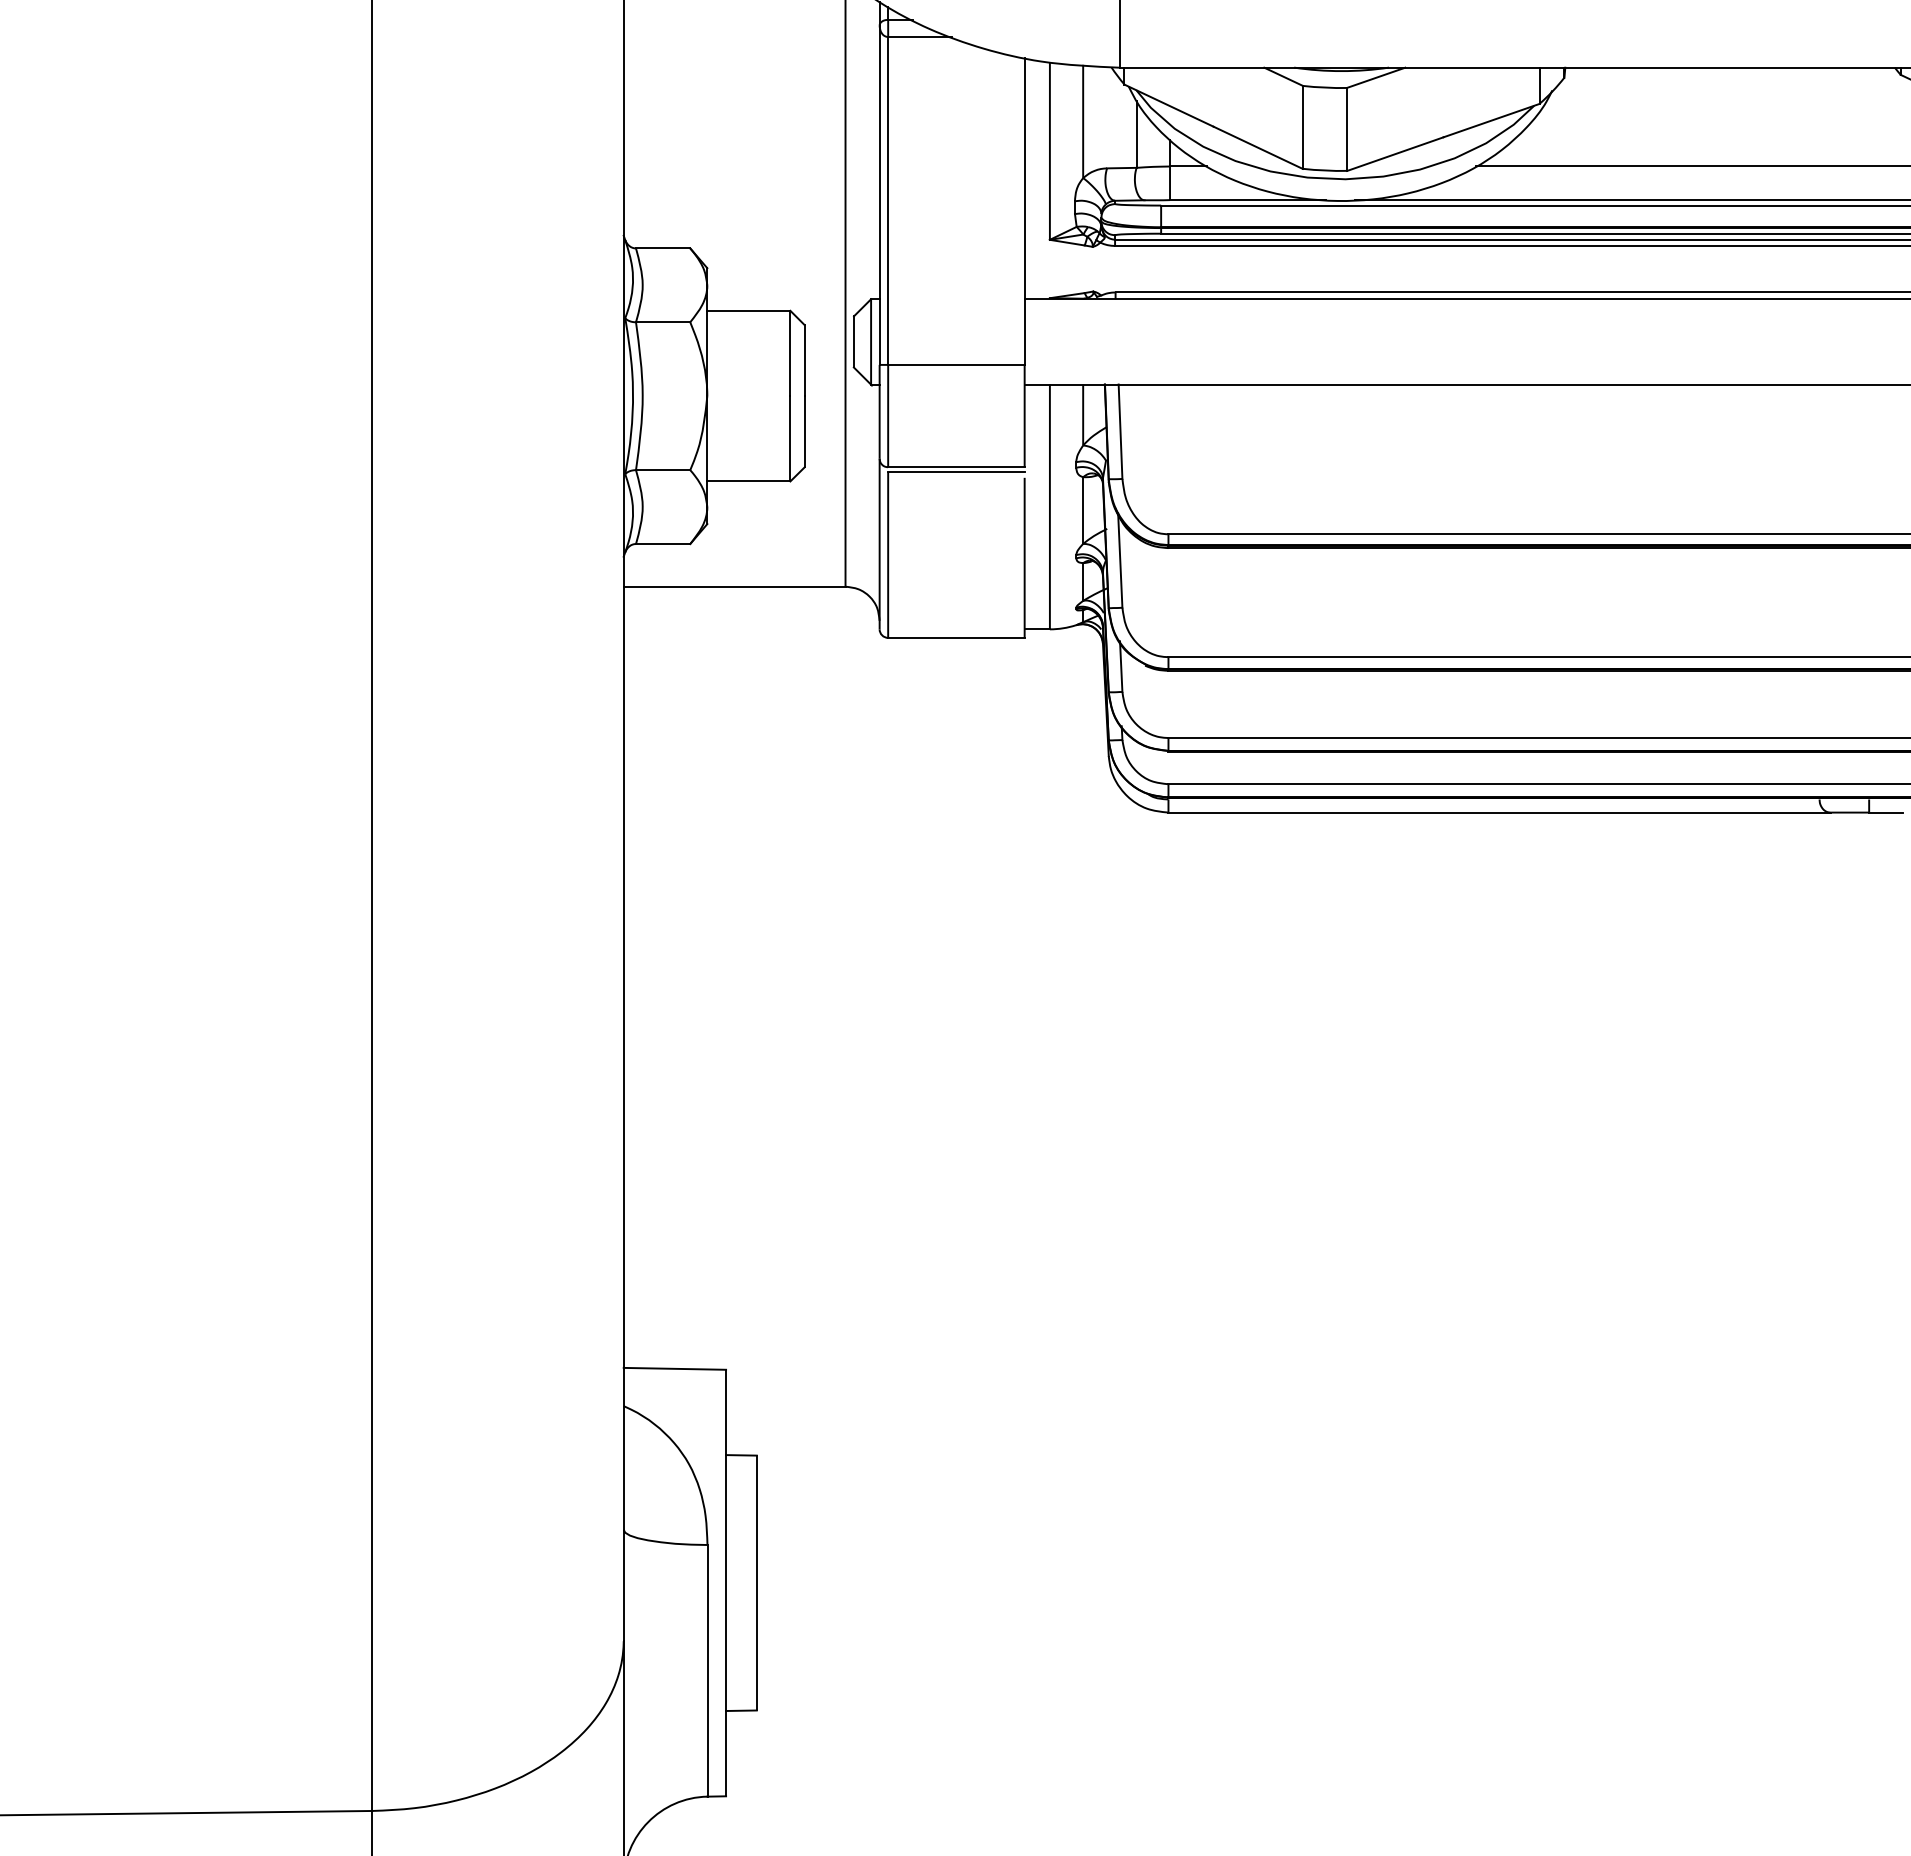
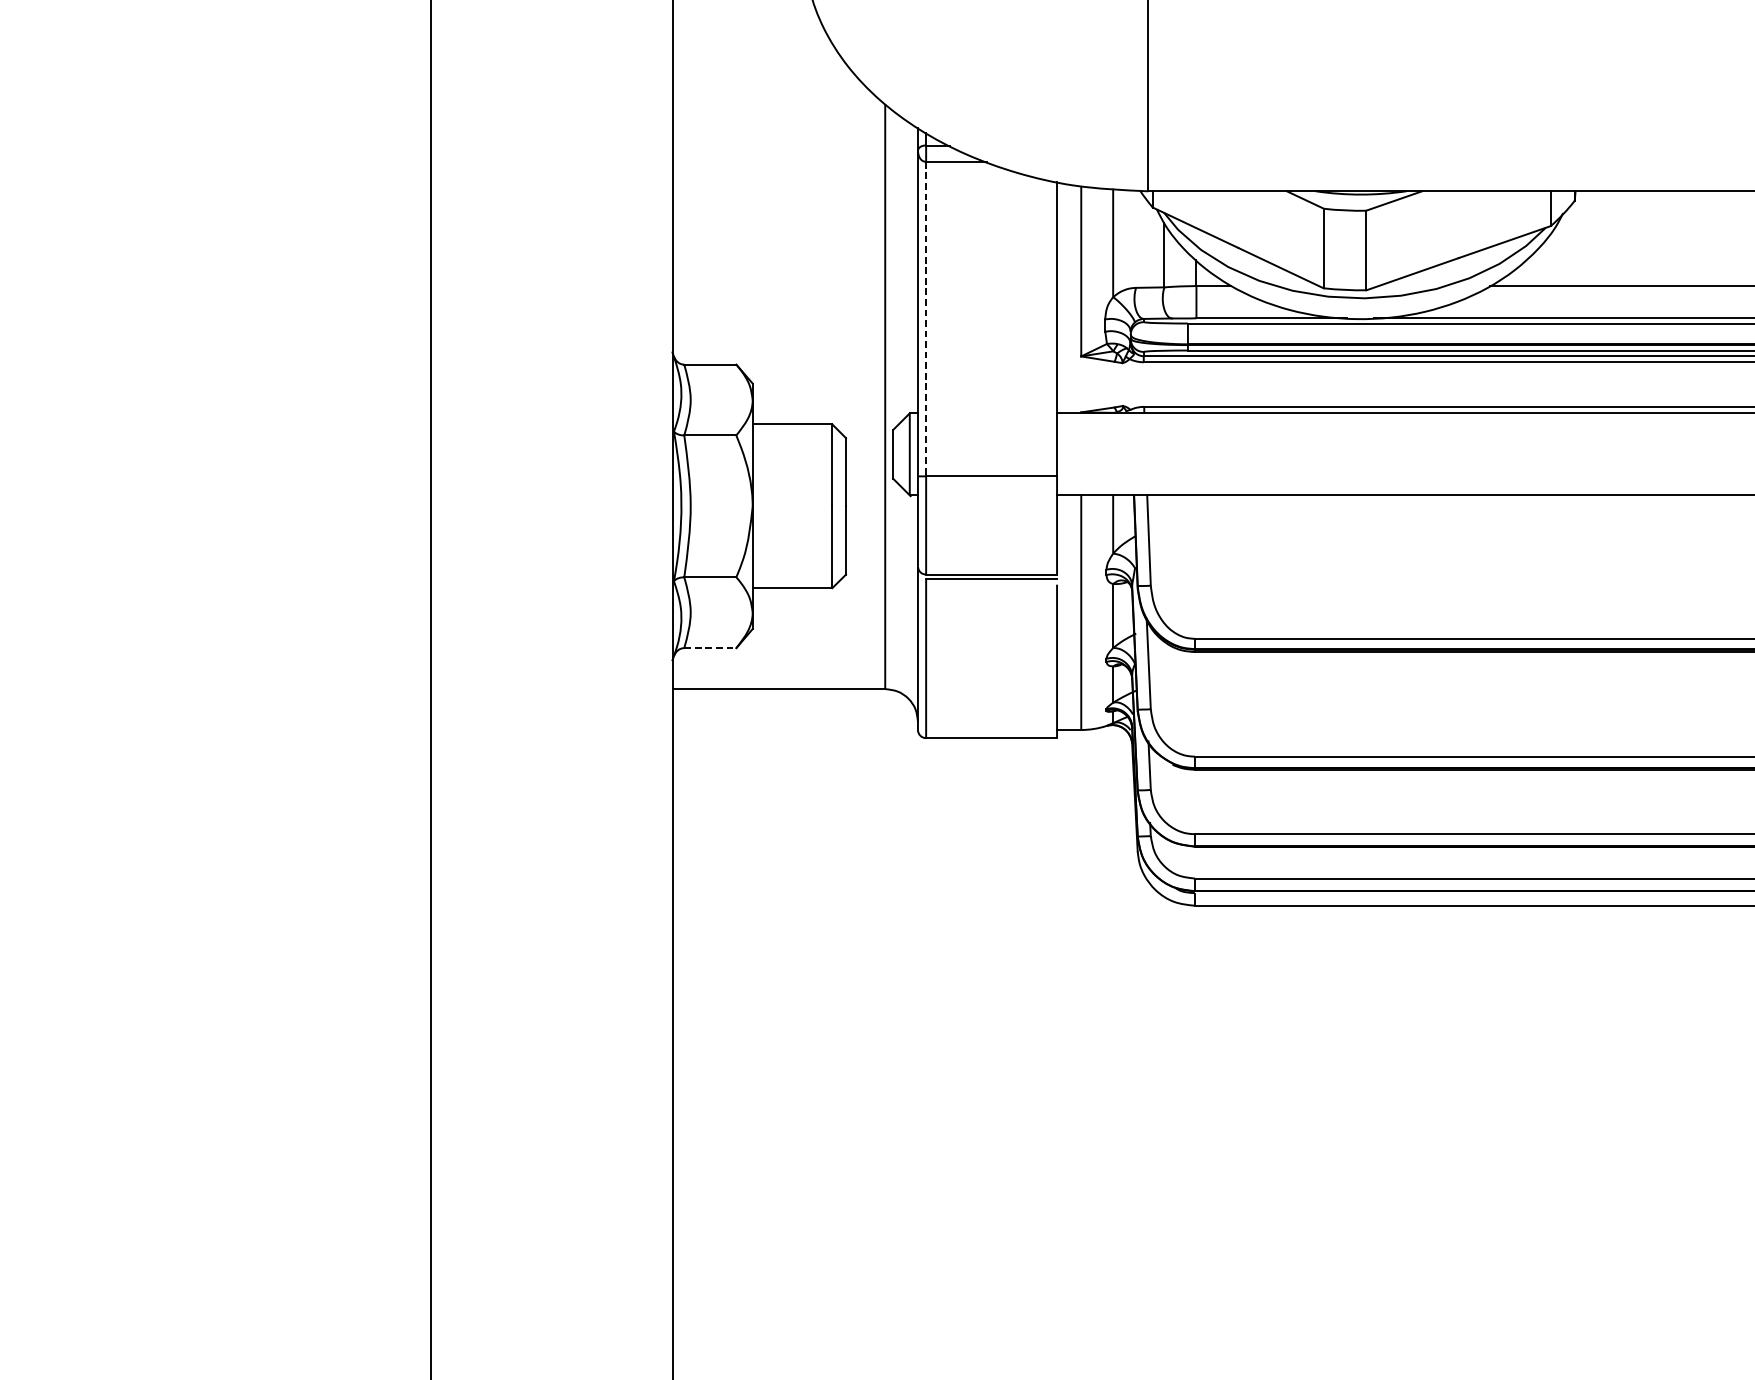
line: (888, 200) -> (926, 318), solid -> dashed
line: (663, 544) -> (710, 648), solid -> dashed

